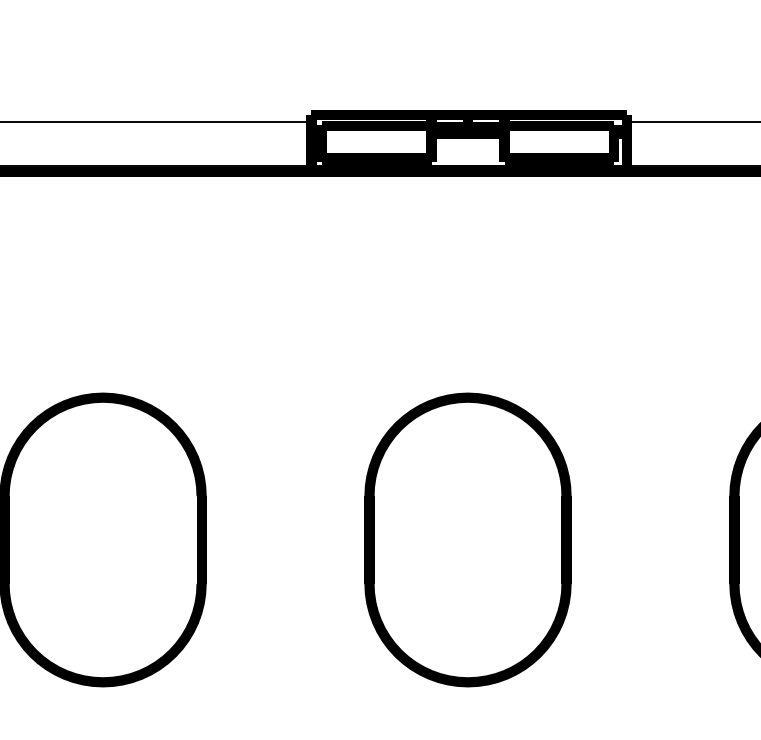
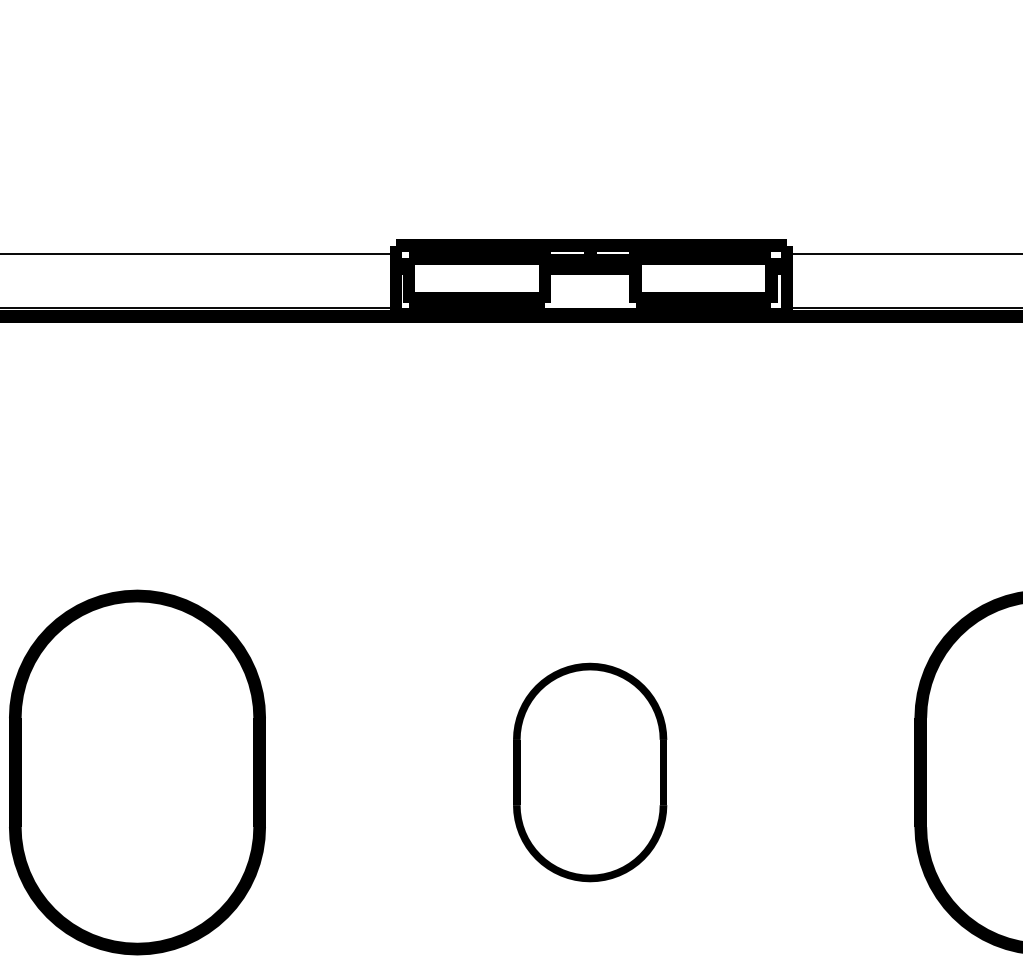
part: (467, 539) -> (589, 772), size x0.6

